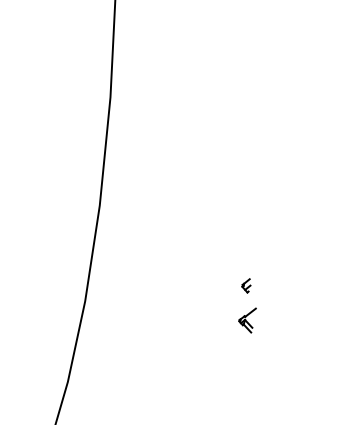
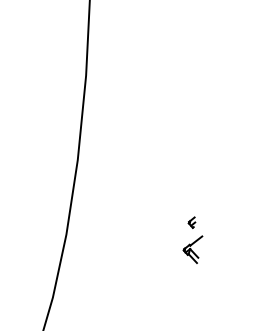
part: (247, 320) -> (192, 249), size x1.43

